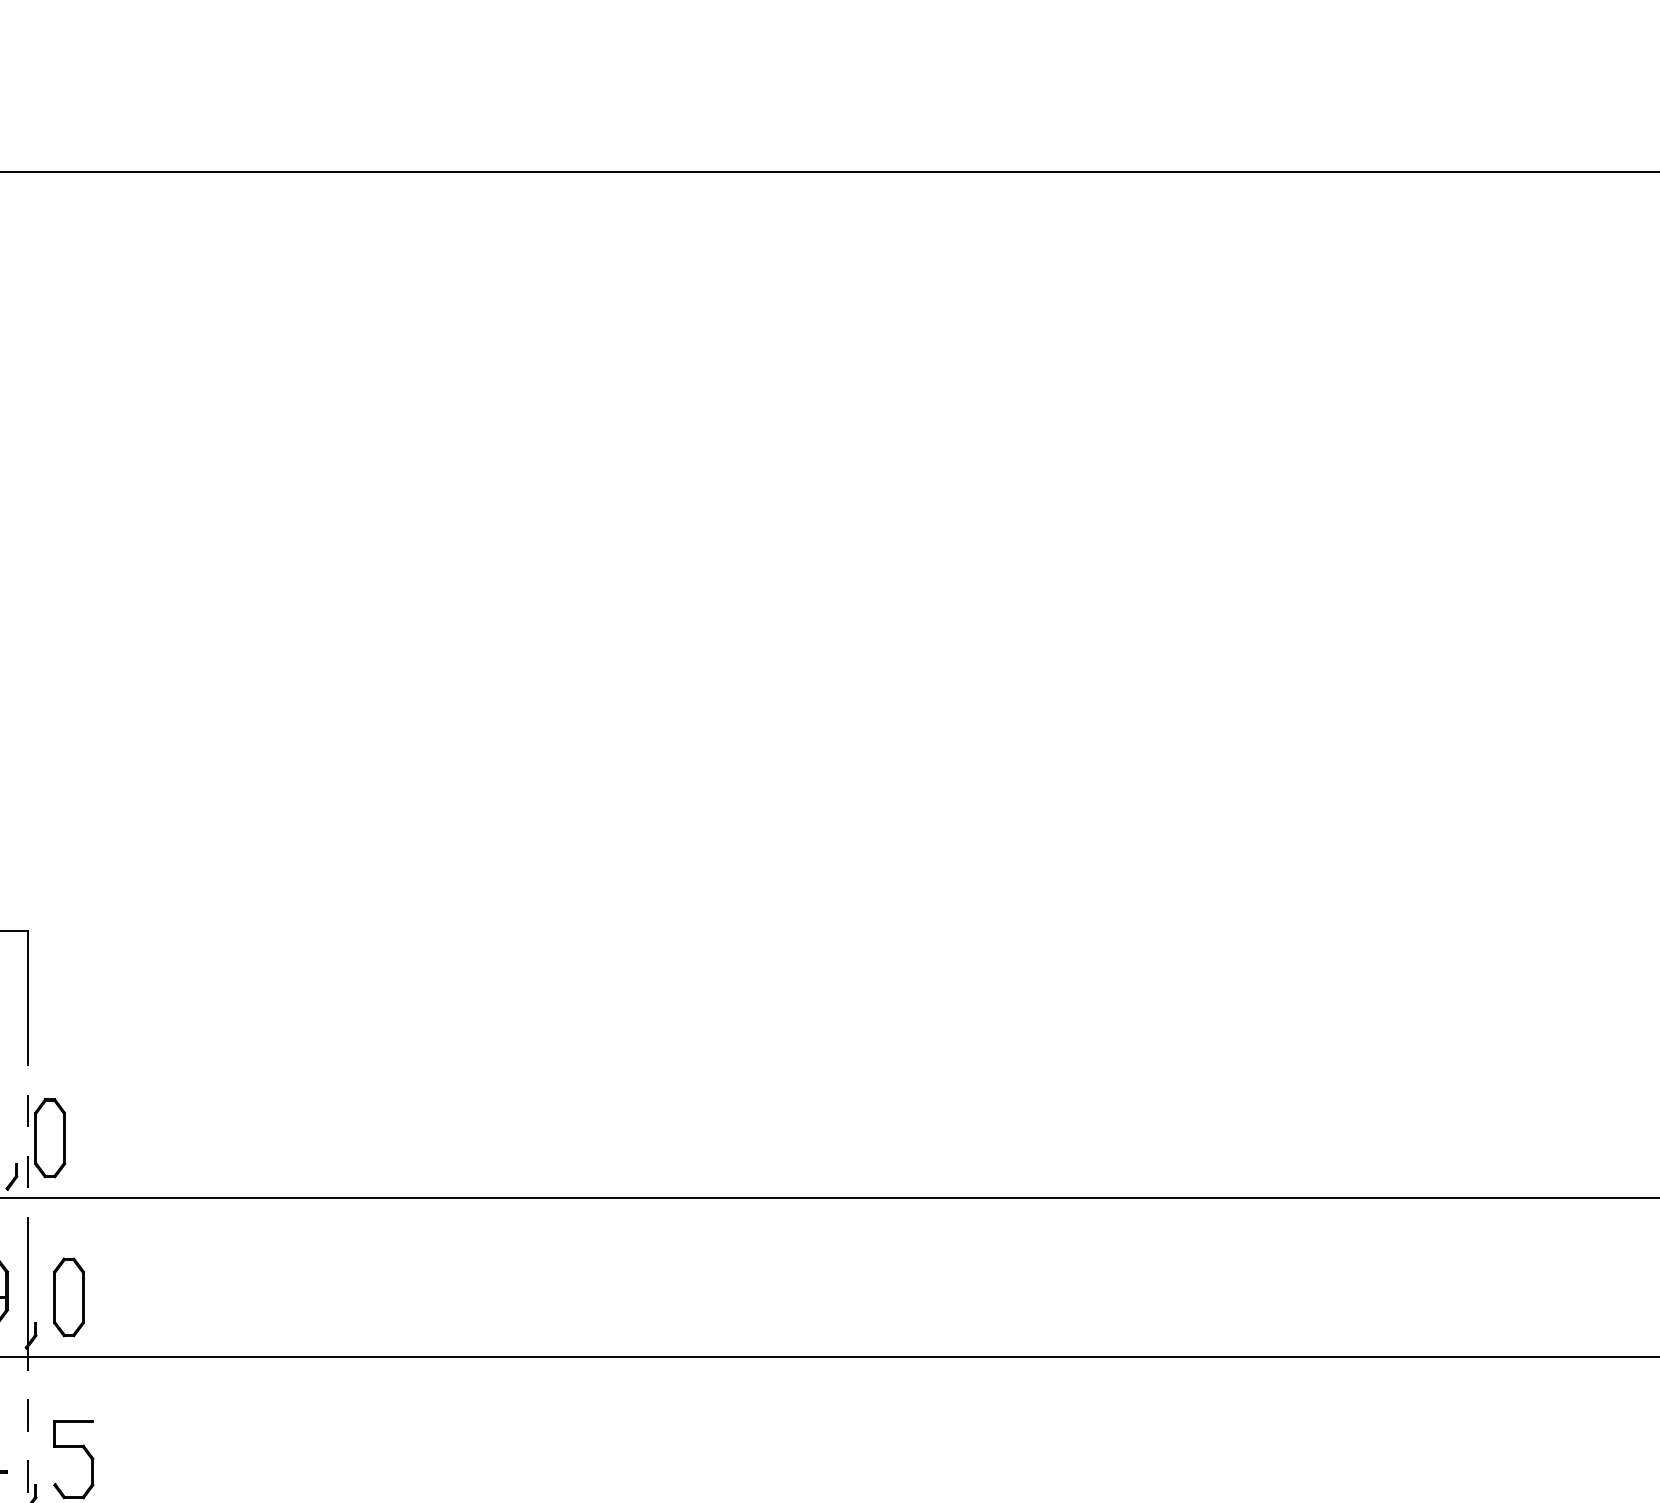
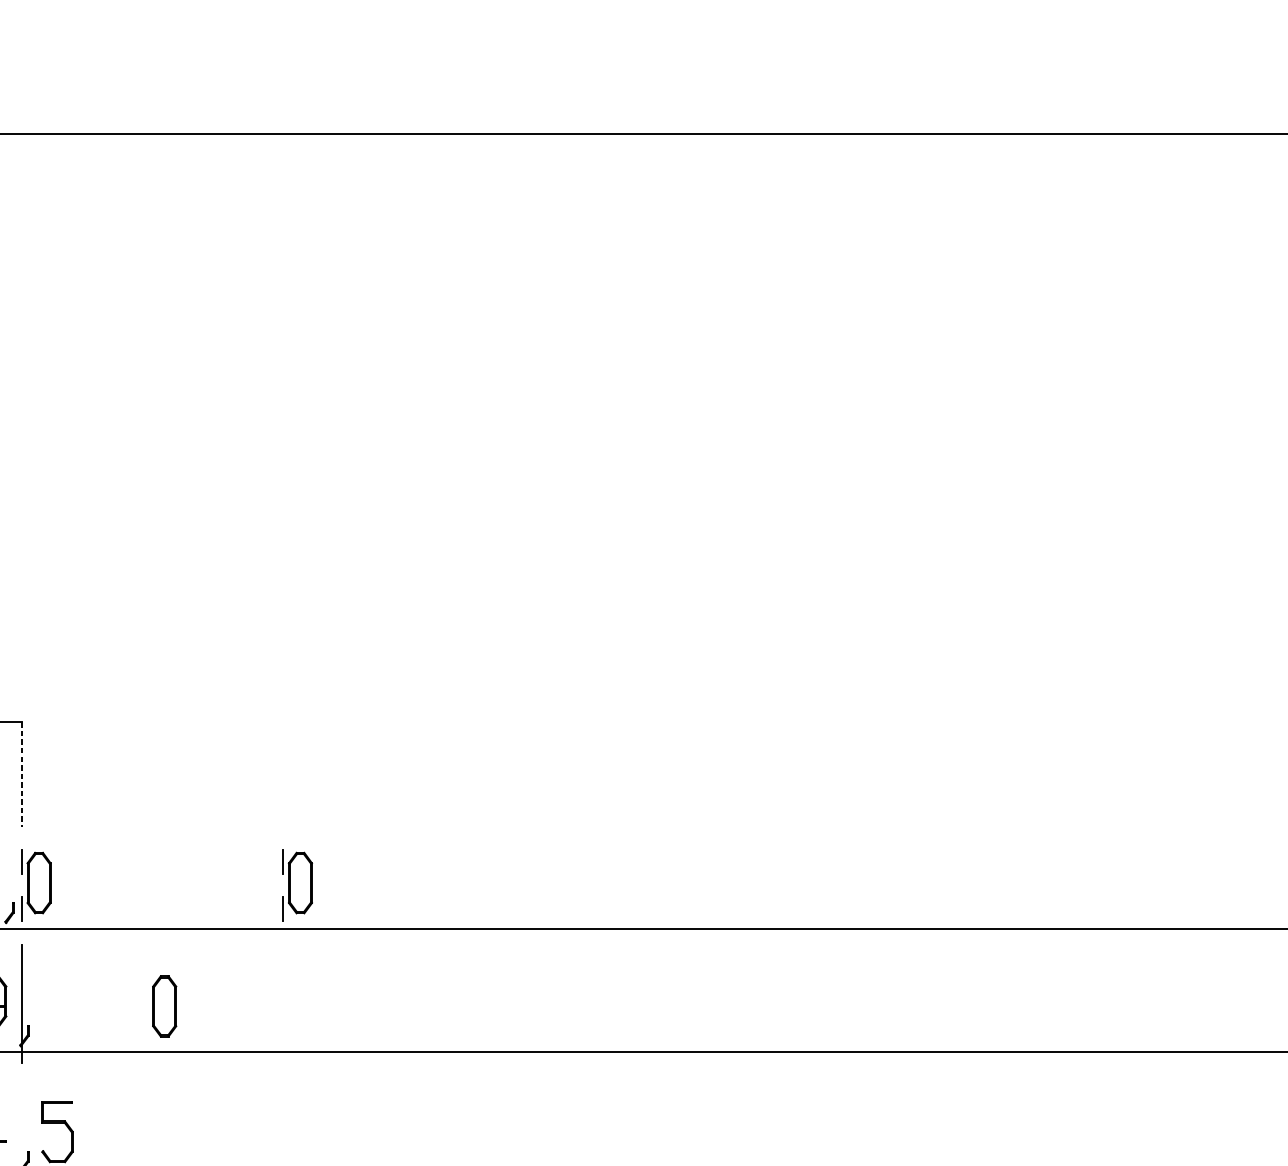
line: (27, 998) -> (21, 774), solid -> dashed
part: (383, 1141) -> (297, 885), added
part: (68, 1297) -> (164, 1006), moved
line: (27, 1415) -> (21, 1097), removed
line: (27, 1476) -> (21, 1145), removed

